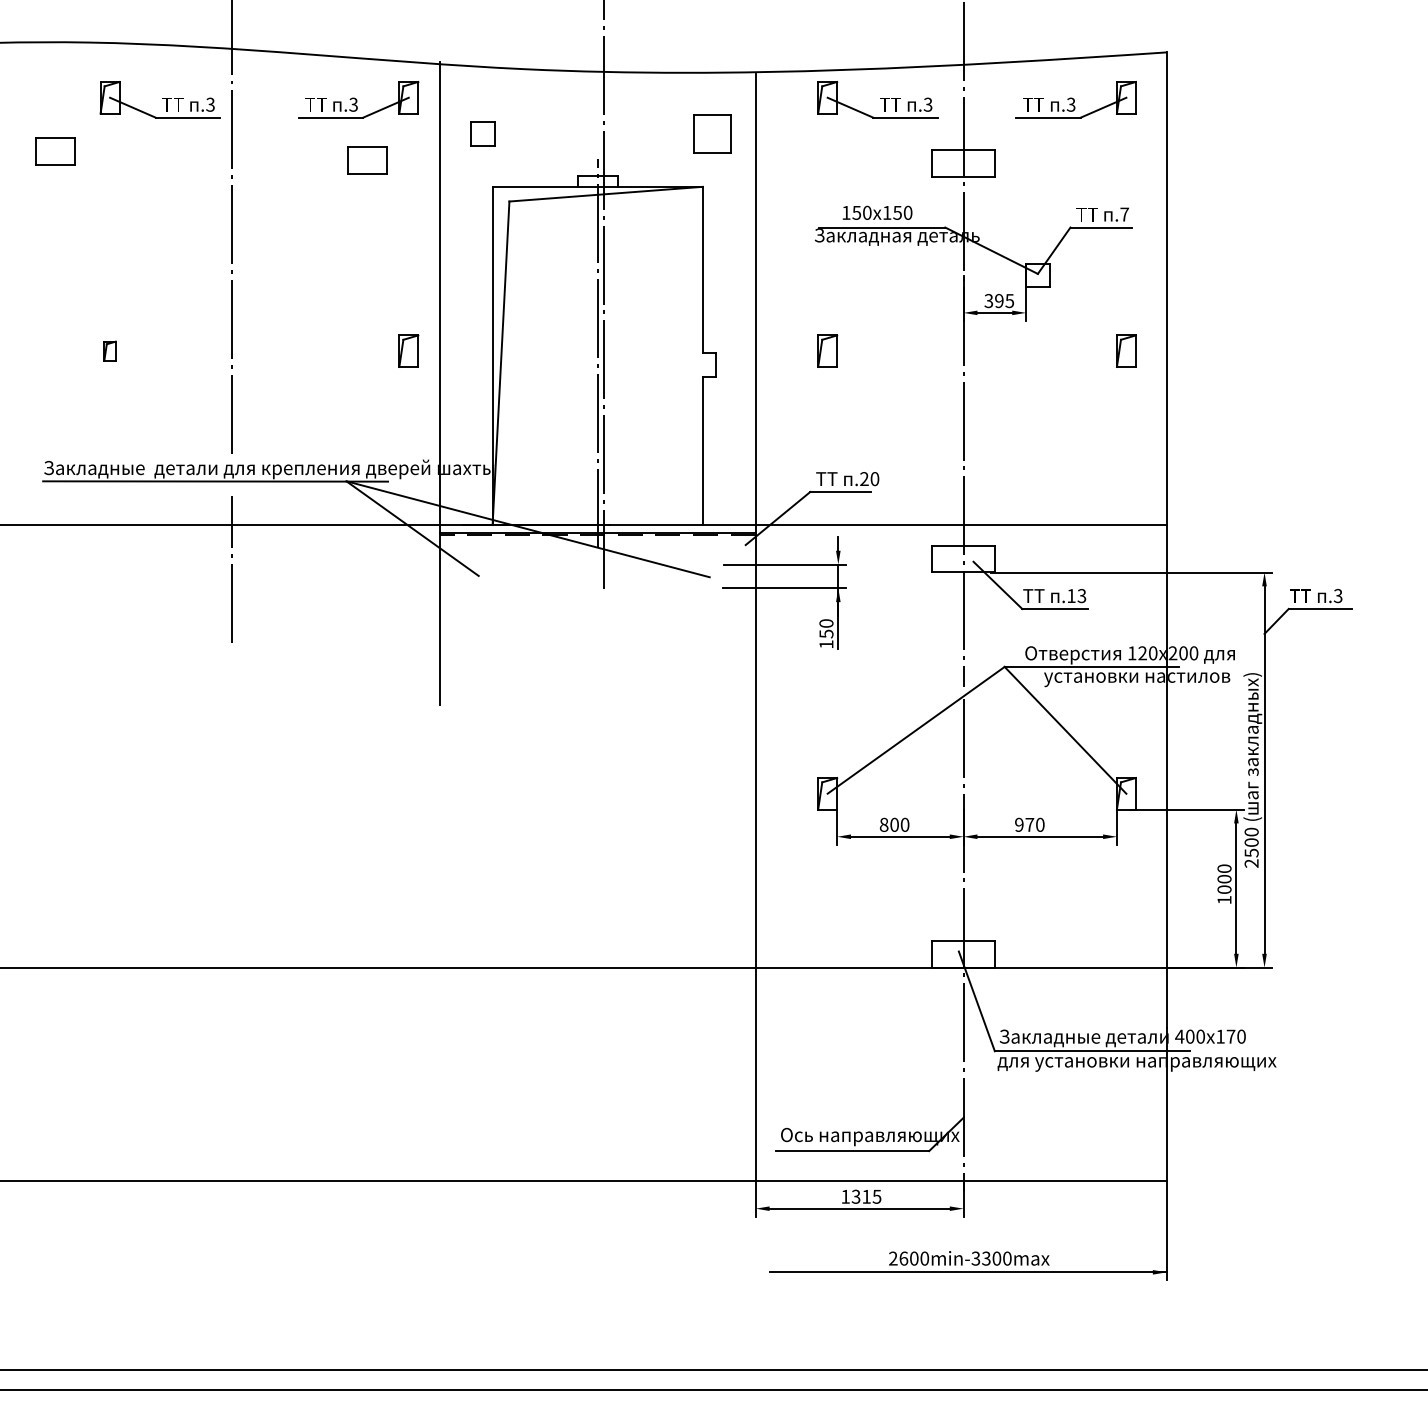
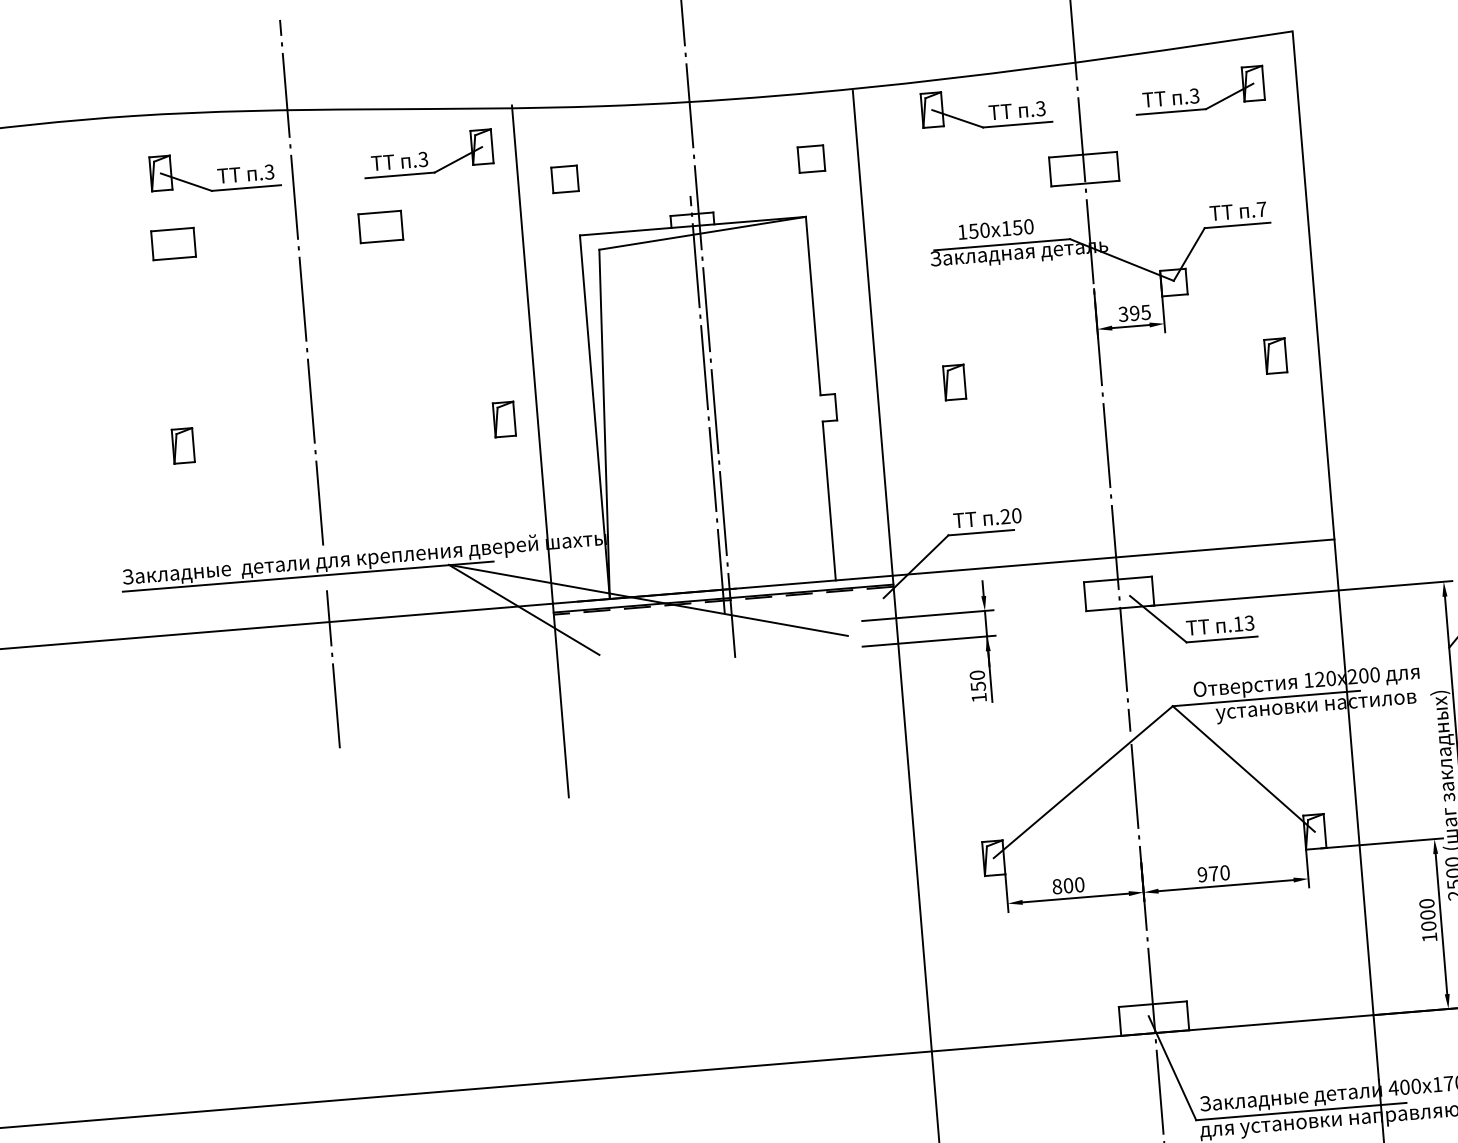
part: (711, 133) -> (810, 158), size x0.62
part: (55, 151) -> (173, 243), moved
part: (367, 160) -> (381, 226), moved
part: (109, 350) -> (182, 445), size x1.67

